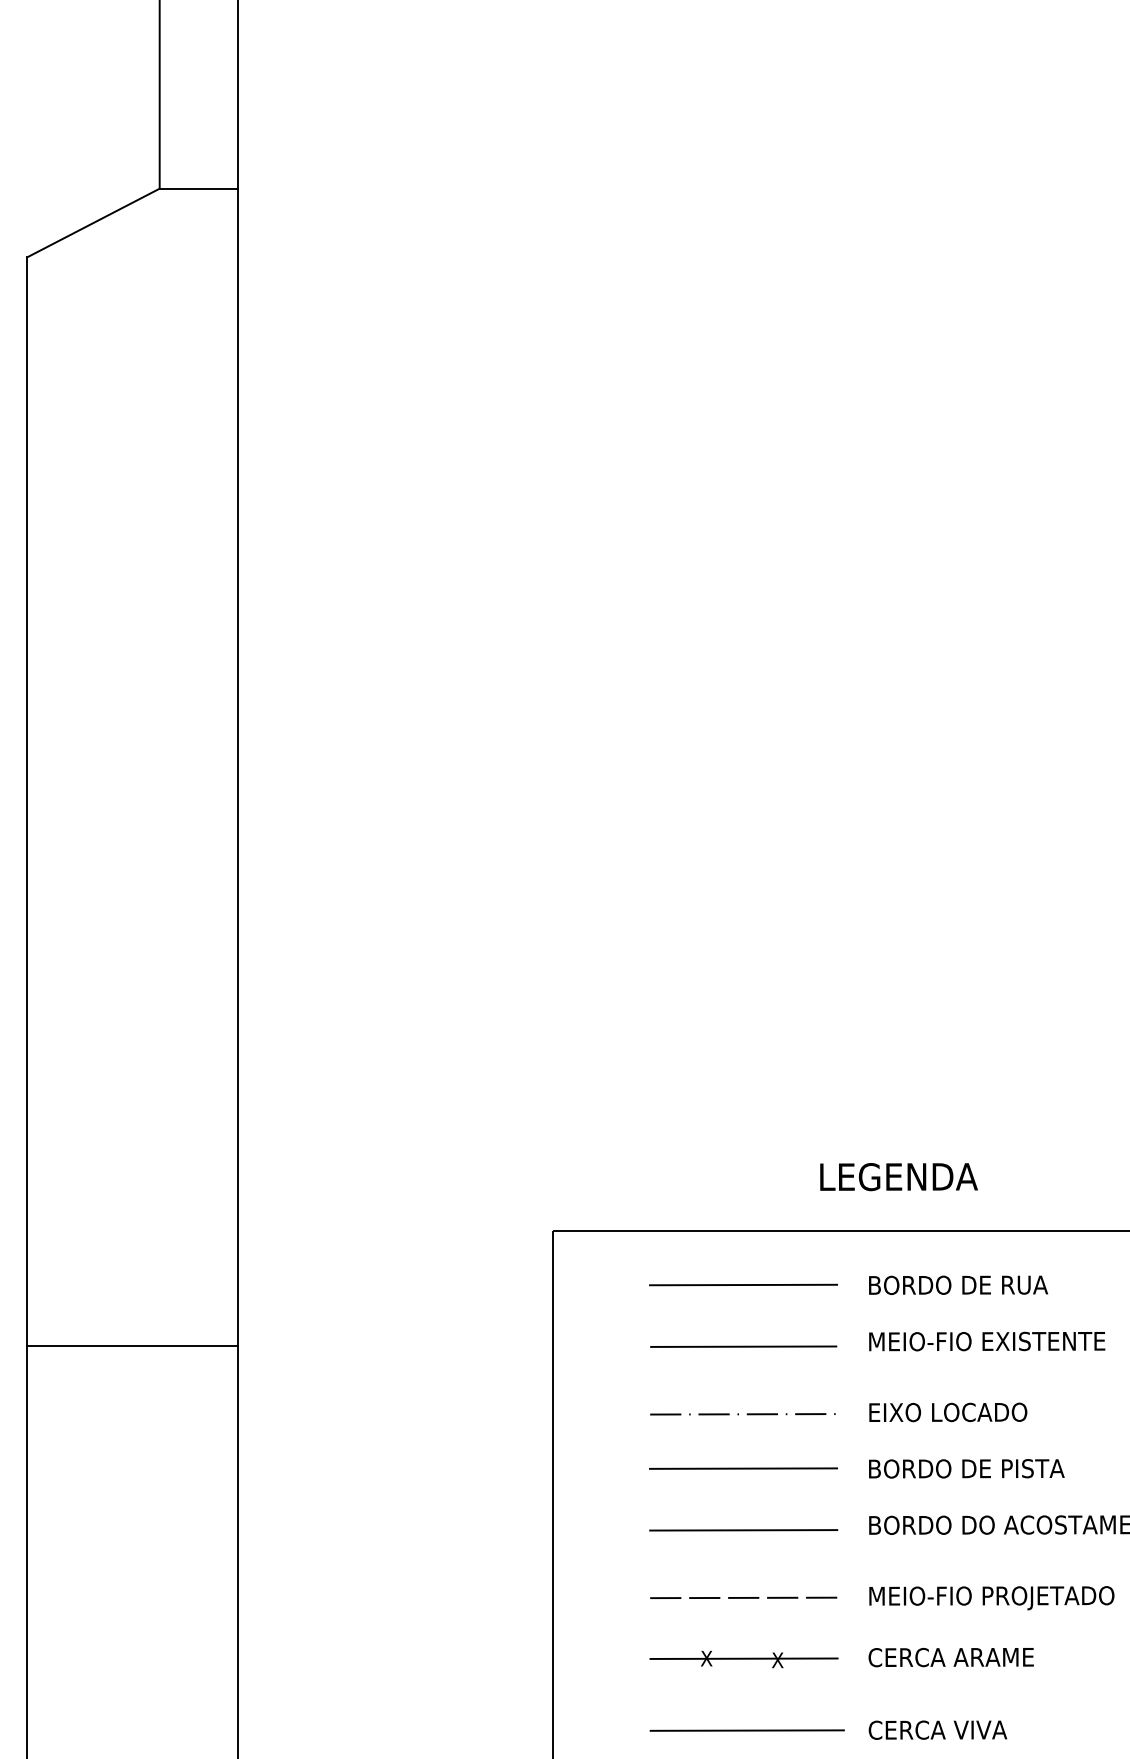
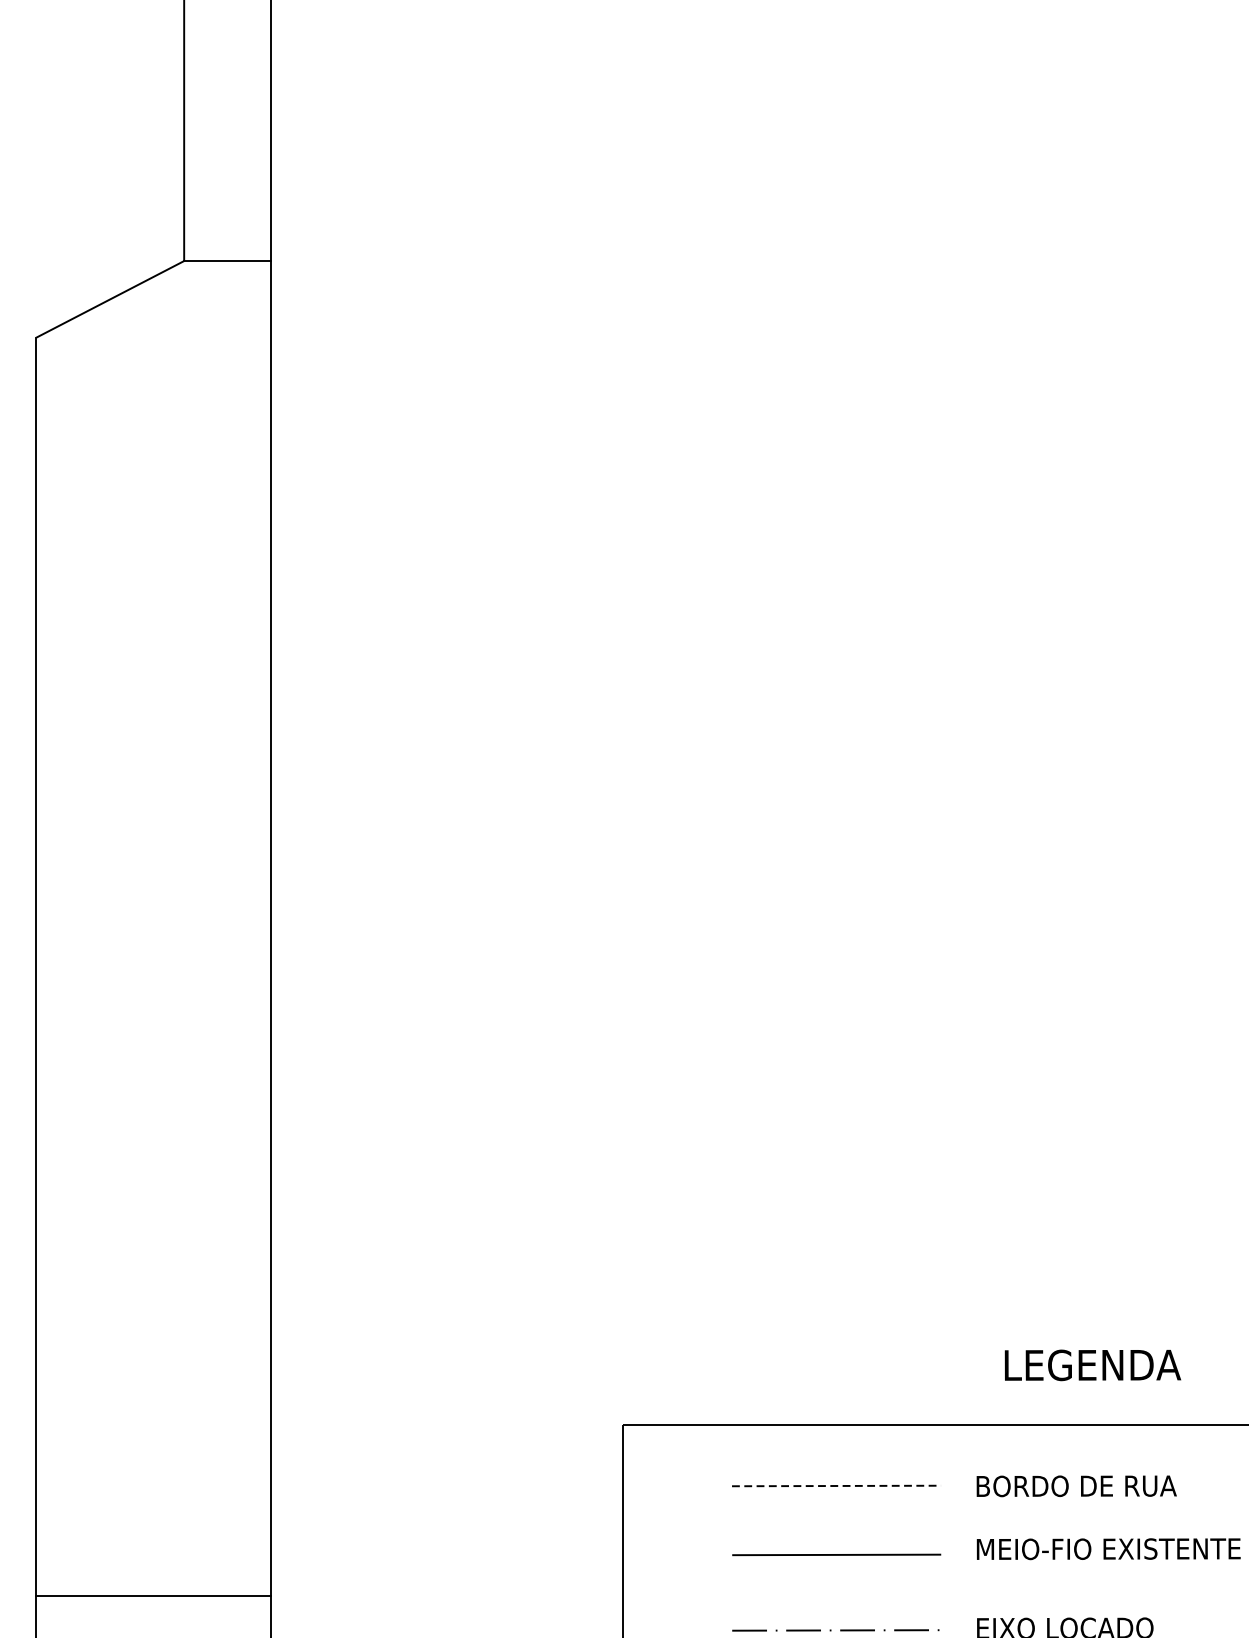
text: (898, 1177) -> (1092, 1365), moved
line: (743, 1285) -> (836, 1486), solid -> dashed
line: (132, 1346) -> (153, 1596), moved

